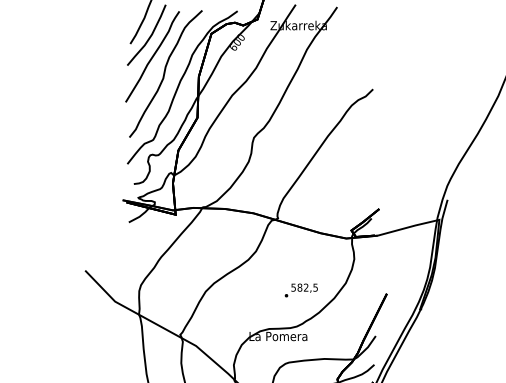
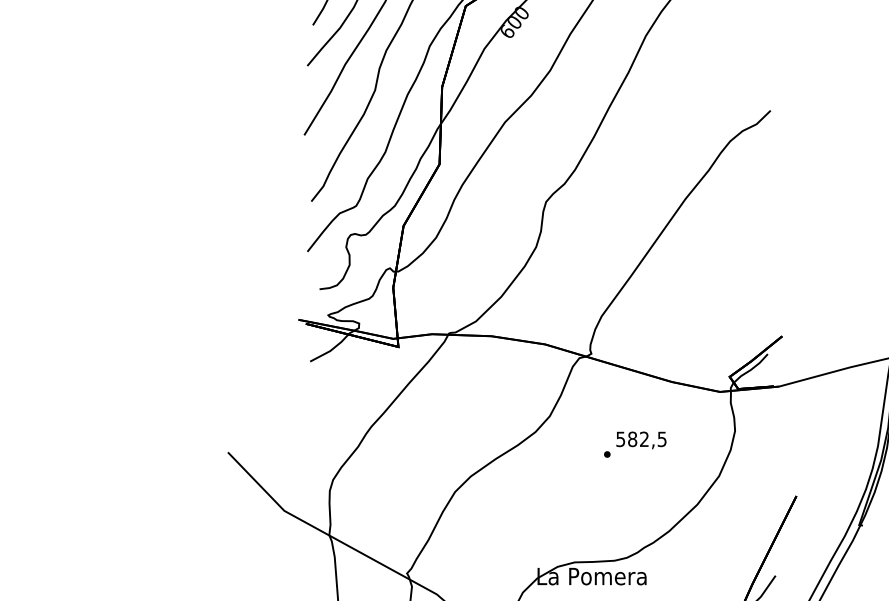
text: (300, 290) -> (633, 444), moved

